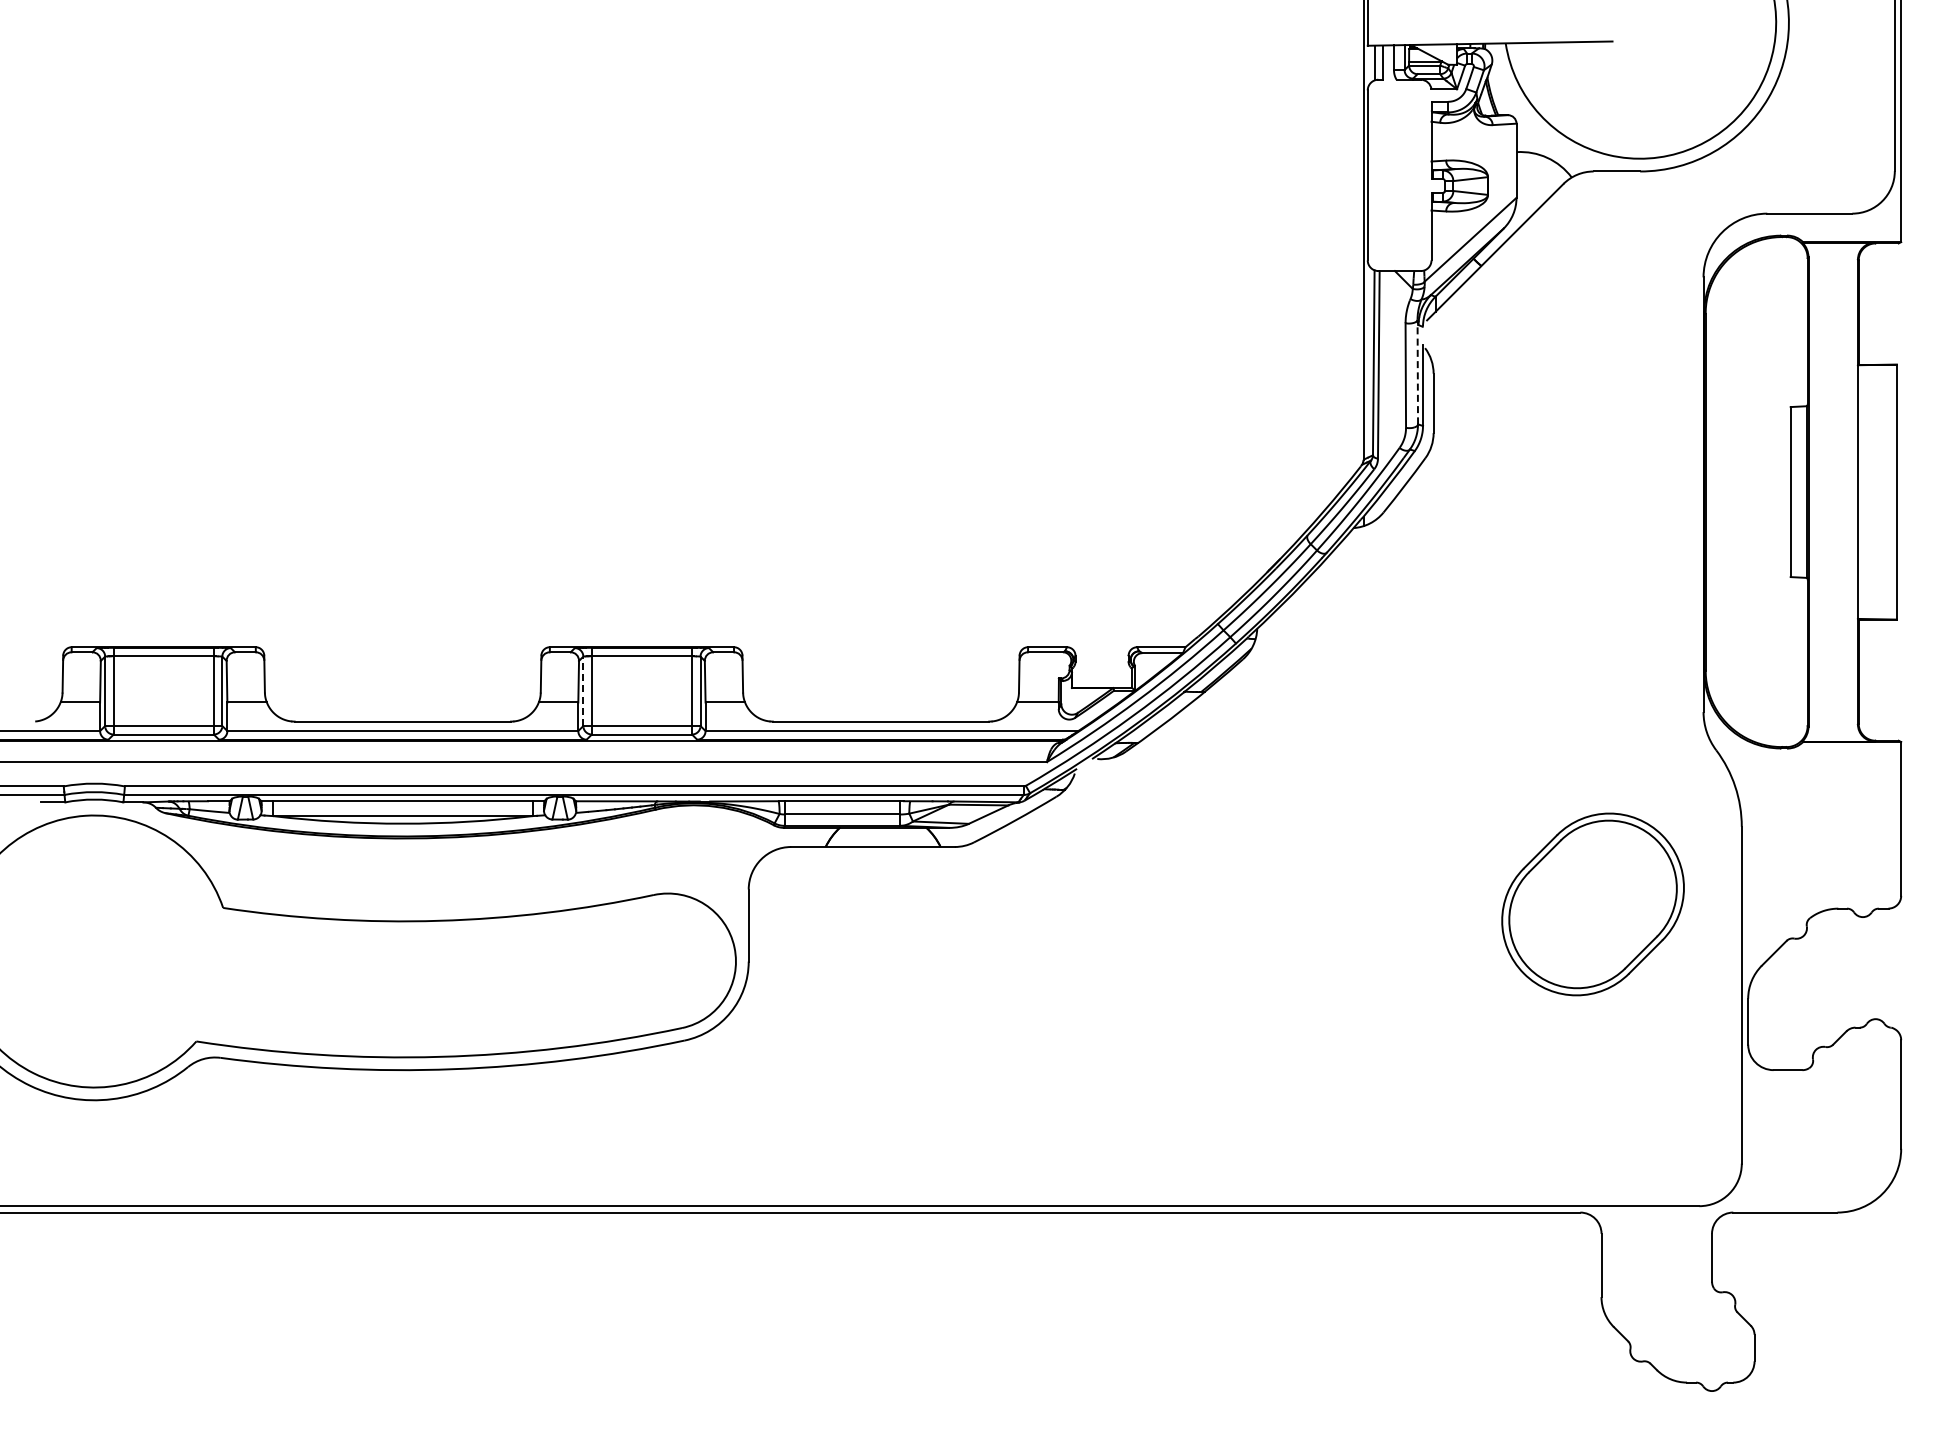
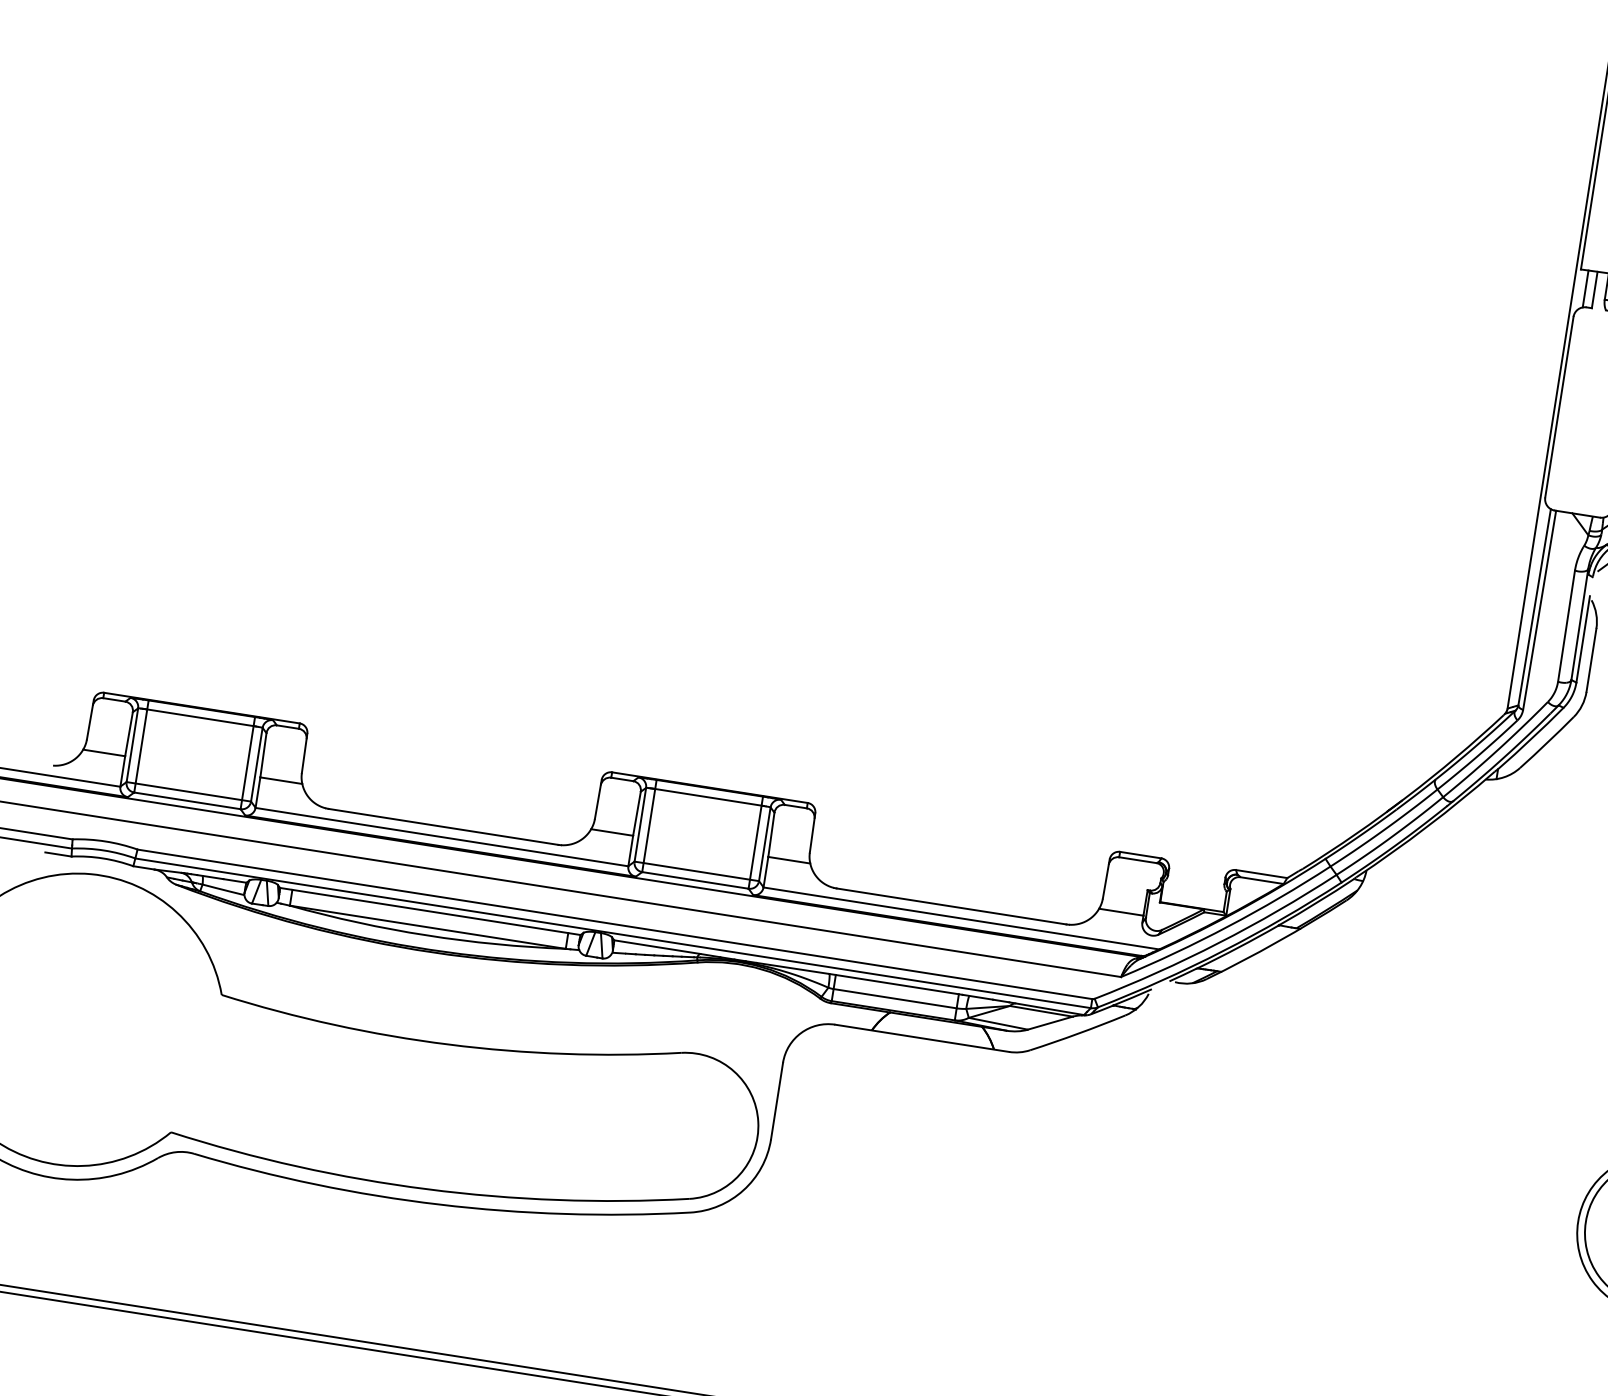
line: (1417, 371) -> (1579, 623), dashed -> solid
line: (583, 691) -> (640, 824), dashed -> solid

